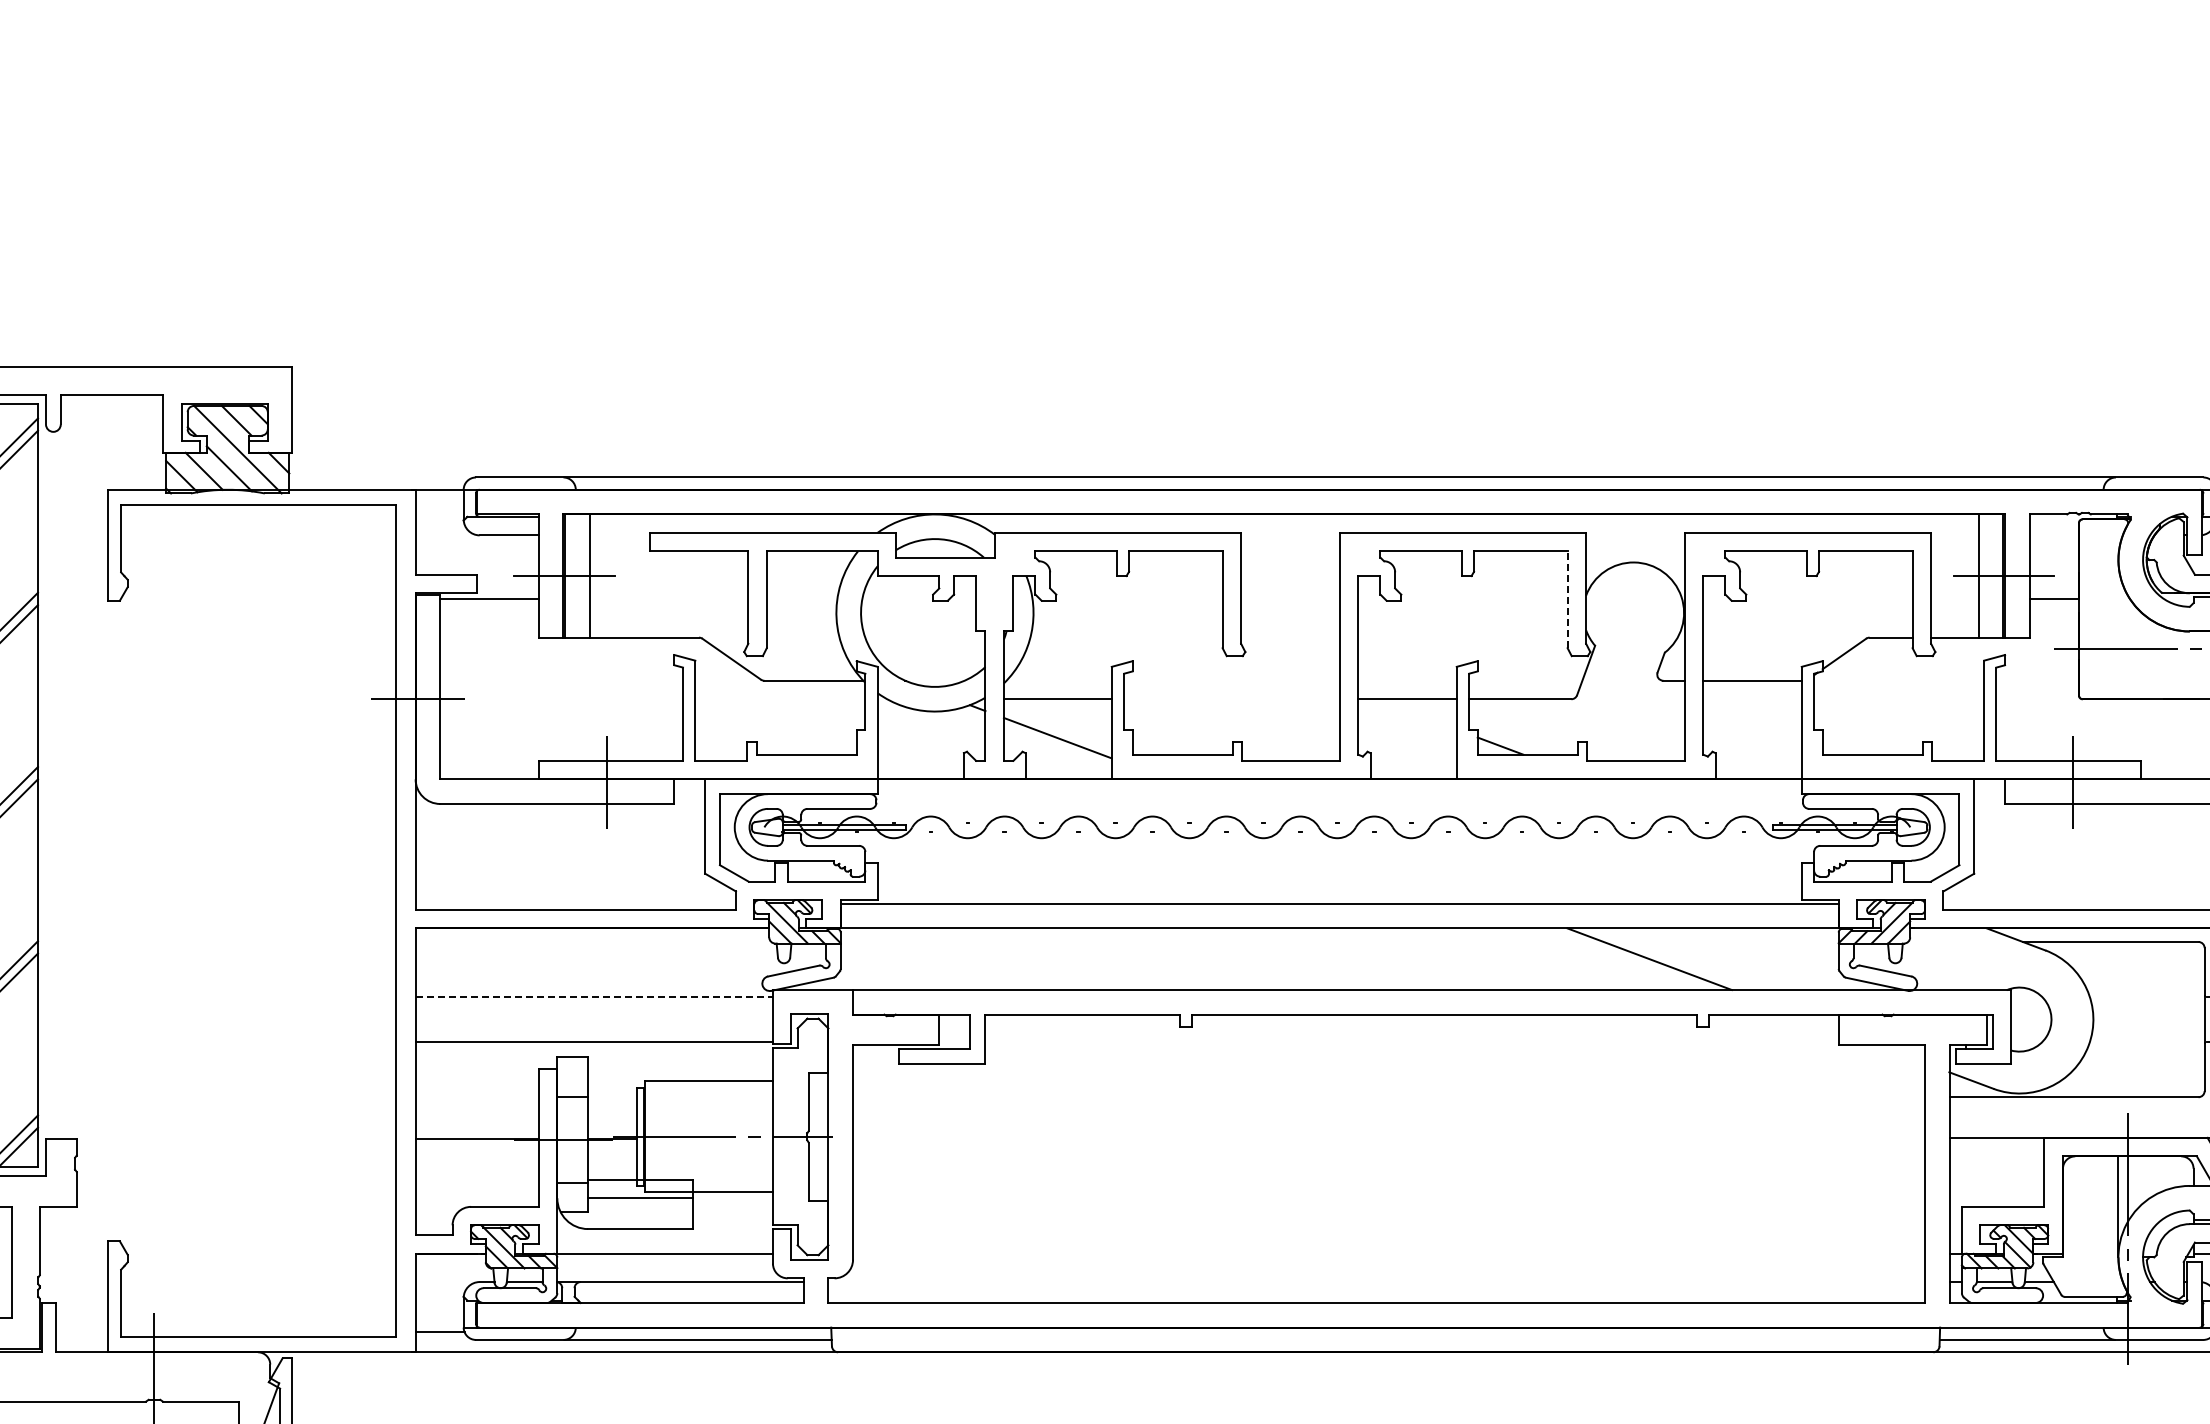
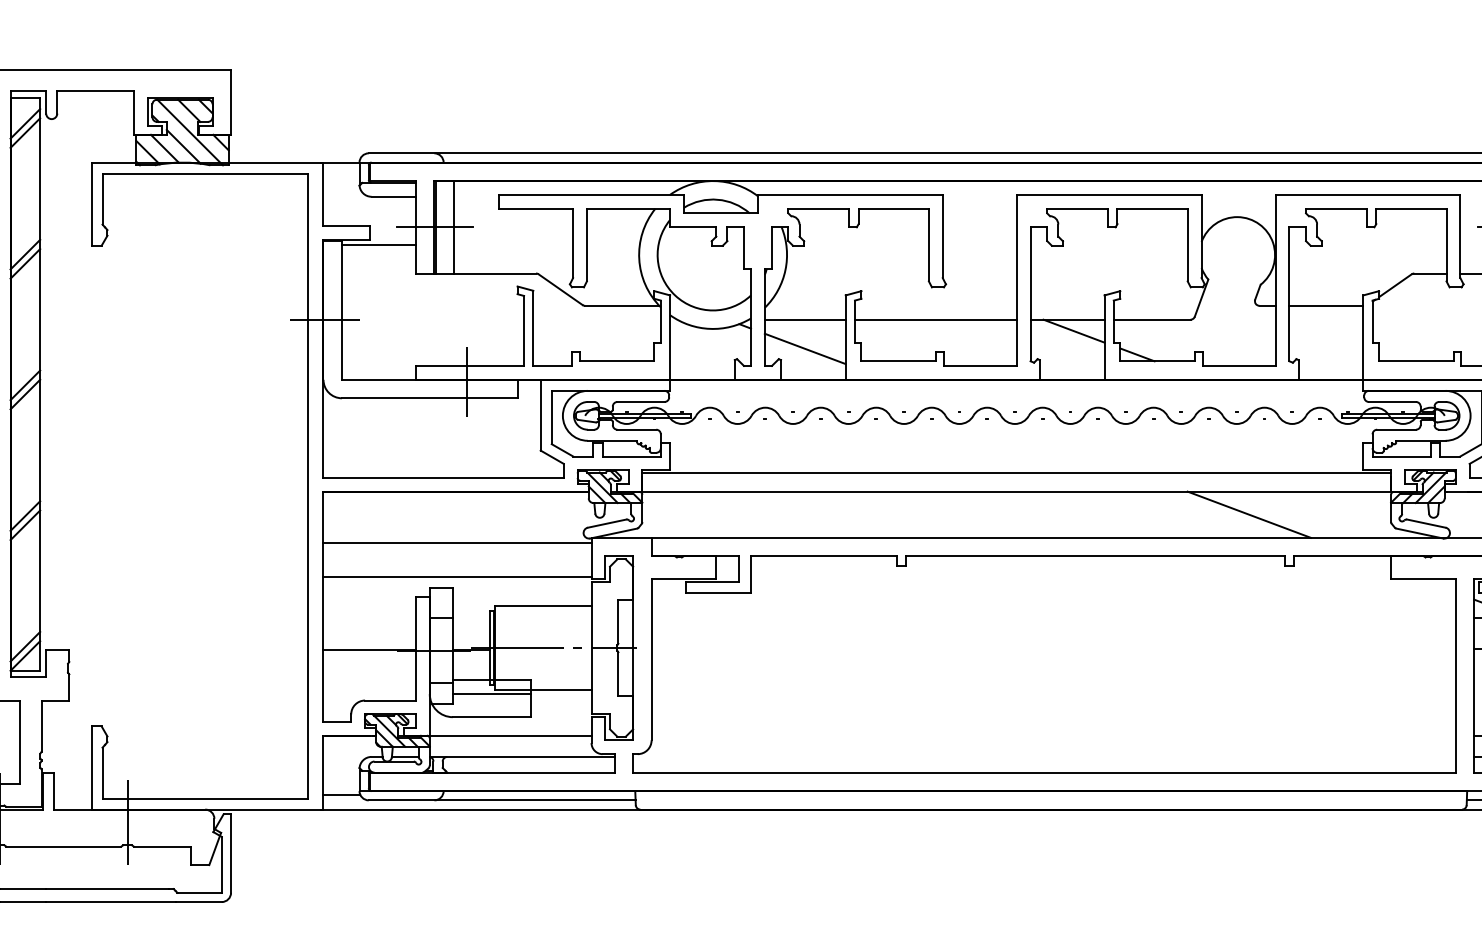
line: (1567, 599) -> (1187, 244), dashed -> solid
line: (1231, 699) -> (935, 319), added
line: (1415, 714) -> (1073, 331), added
line: (594, 997) -> (457, 543), dashed -> solid

